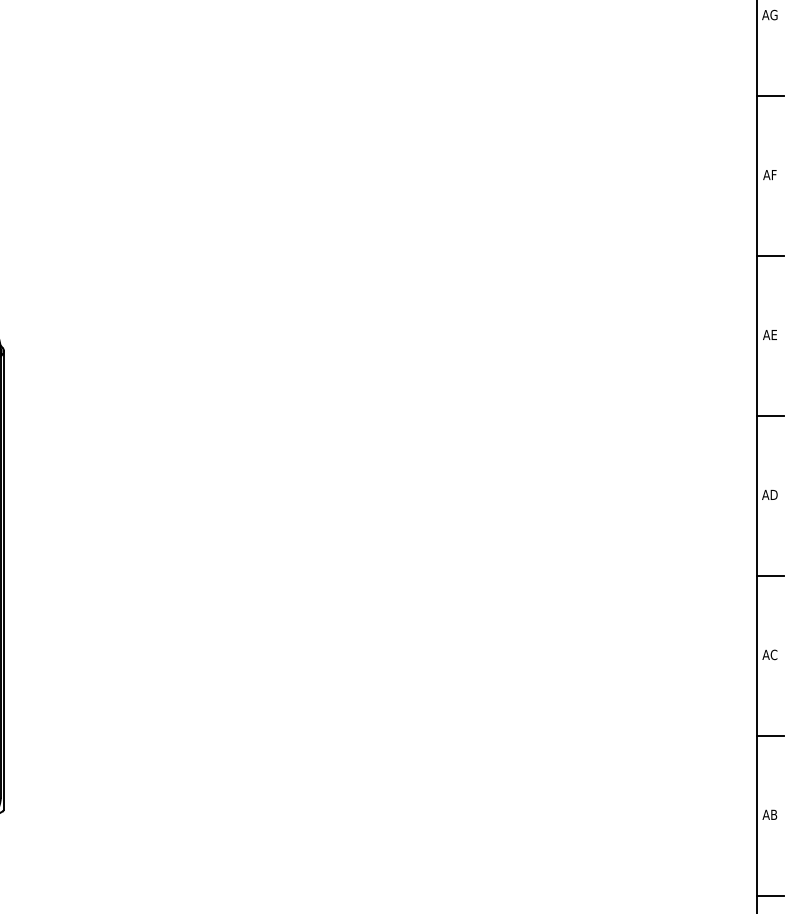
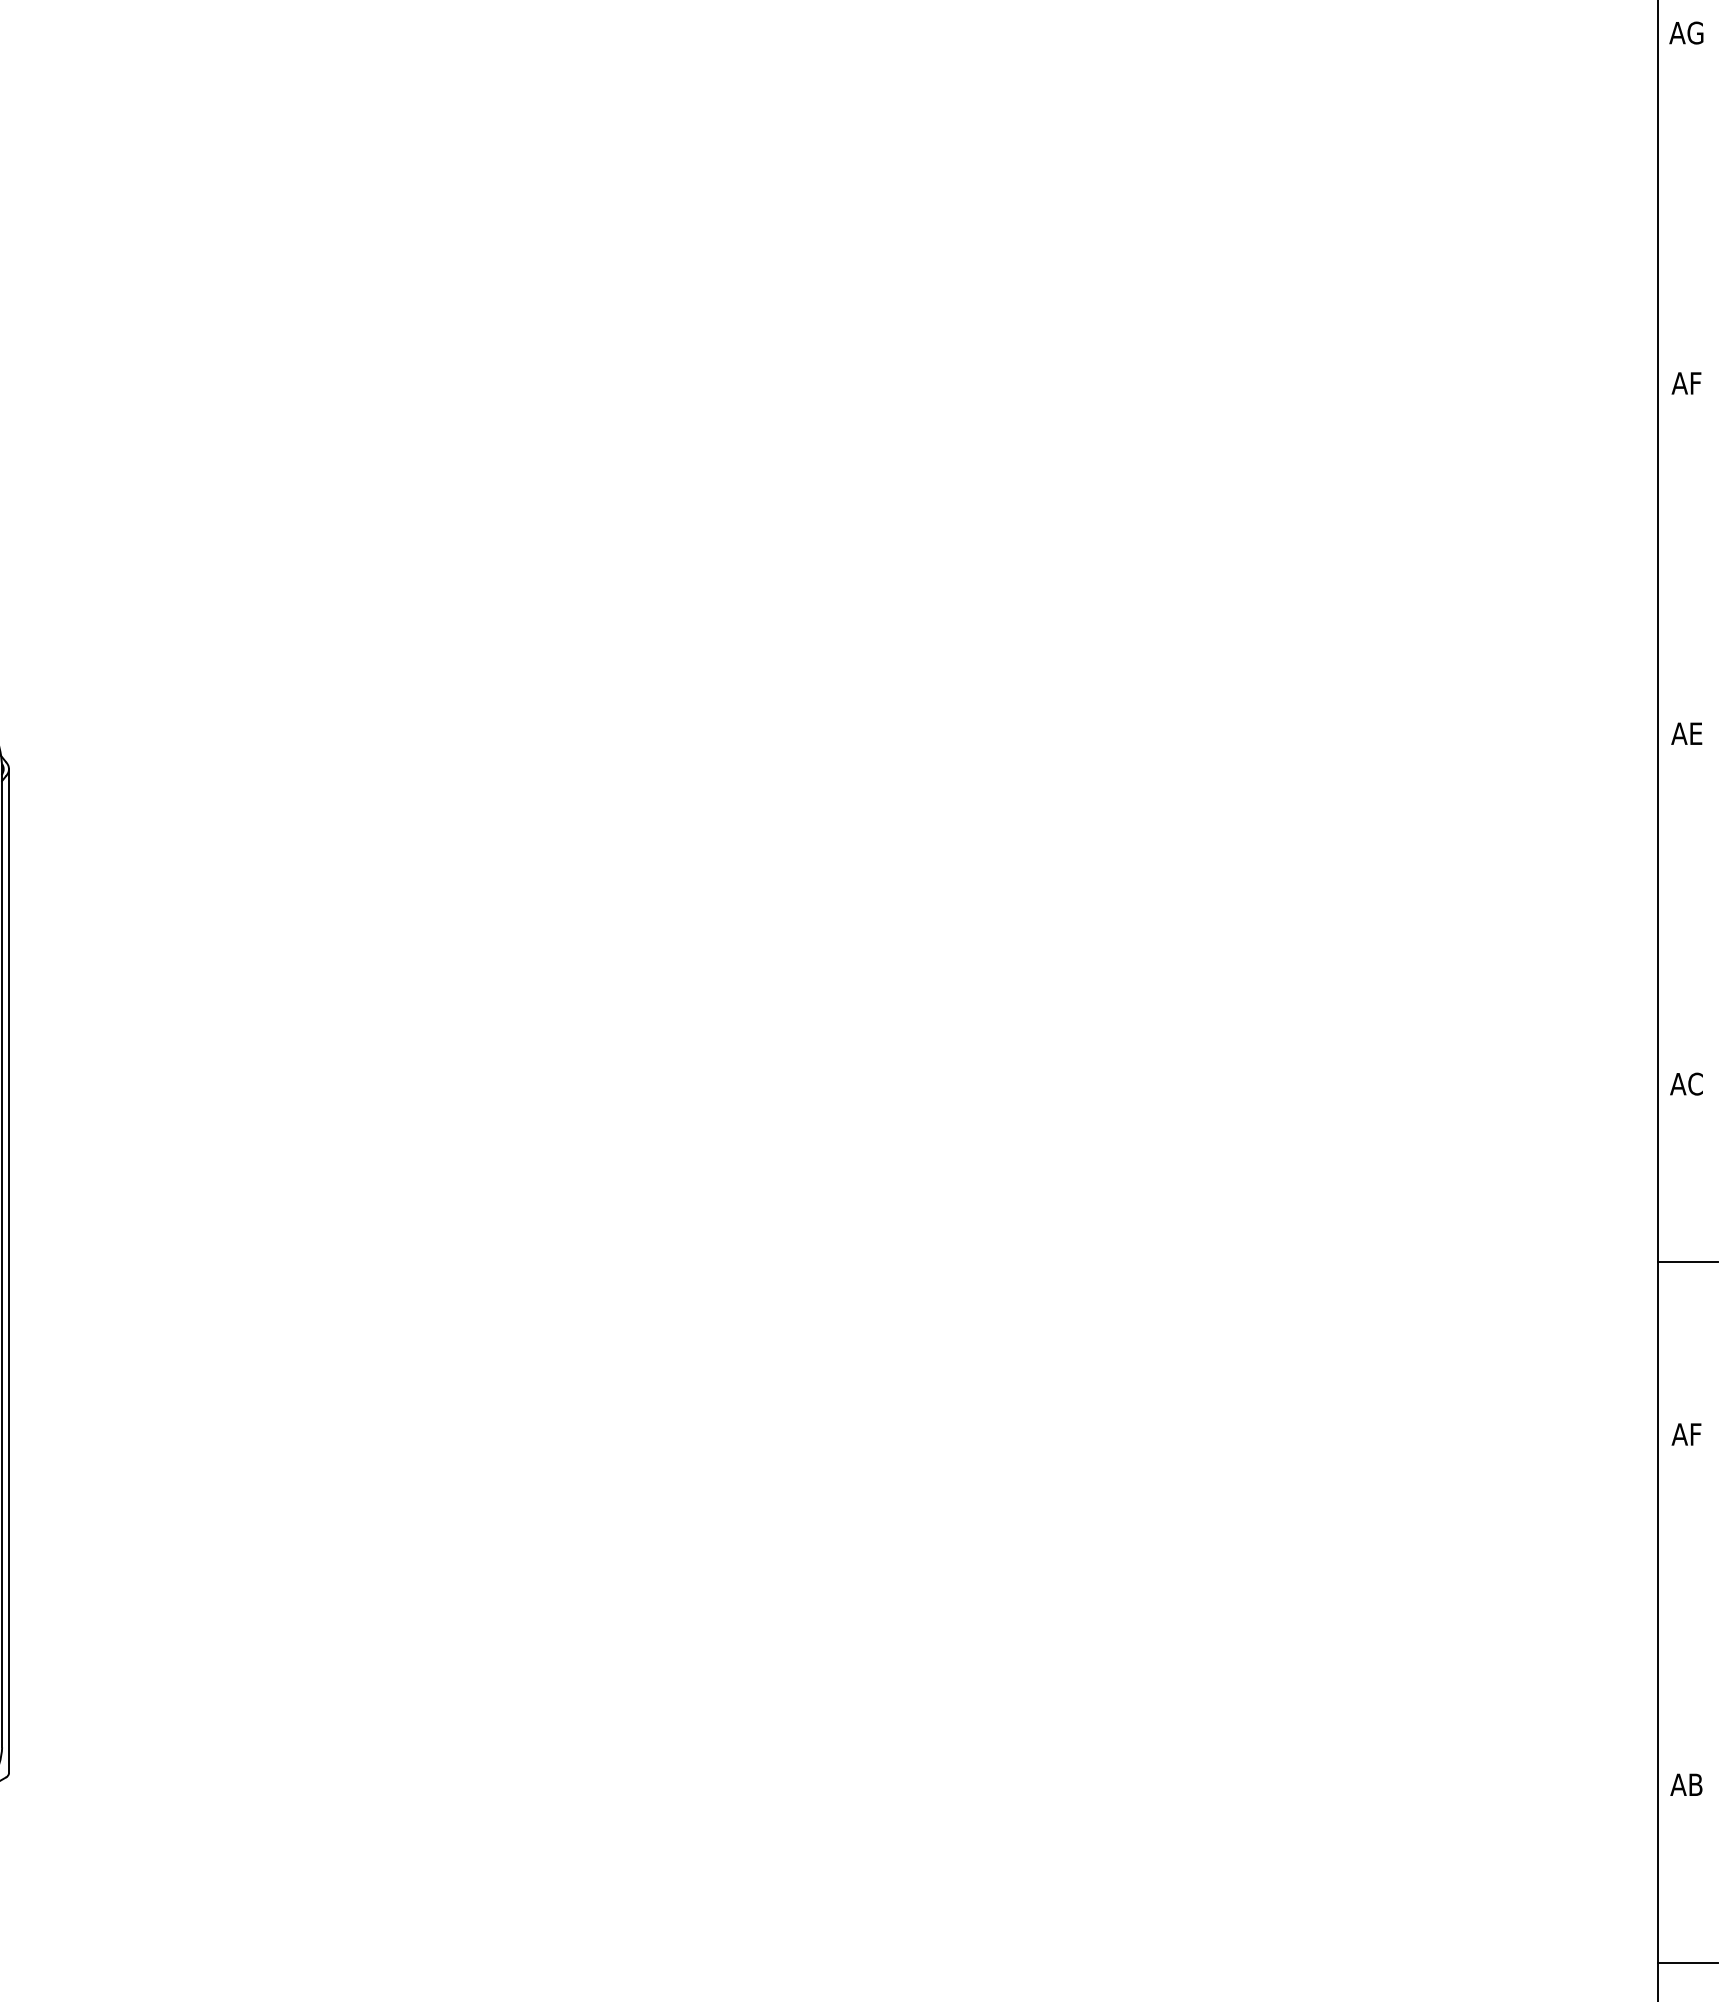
line: (770, 96) -> (1687, 211), removed
line: (770, 256) -> (1687, 561), removed
line: (770, 416) -> (1687, 912), removed
text: (769, 494) -> (1685, 1083), AD -> AC
text: (769, 654) -> (1685, 1433), AC -> AF
line: (770, 736) -> (1687, 1613), removed

